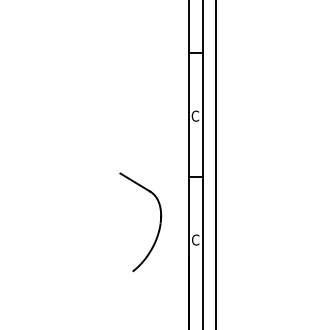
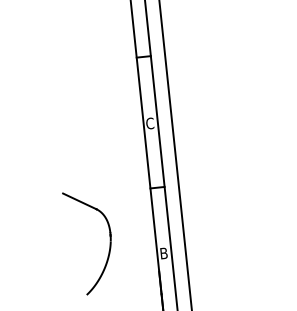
part: (158, 228) -> (109, 246), moved
text: (195, 239) -> (163, 252), C -> B

